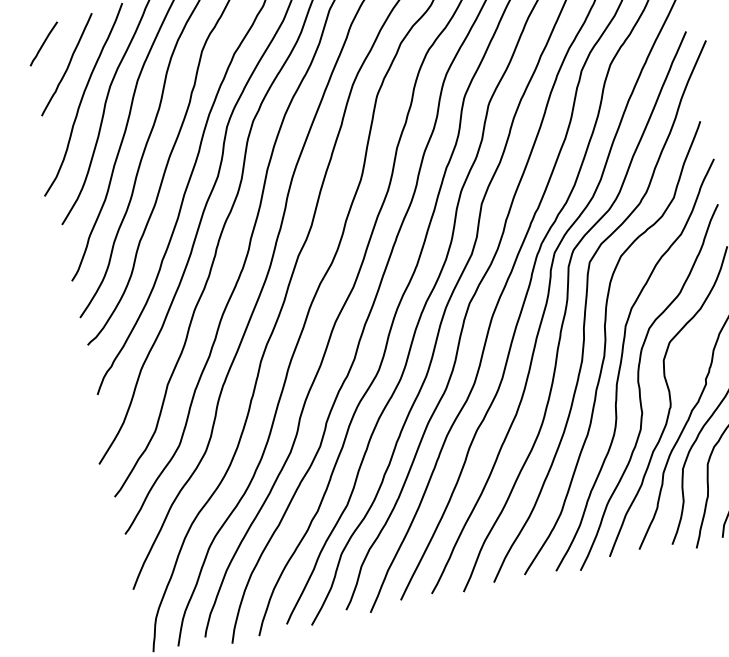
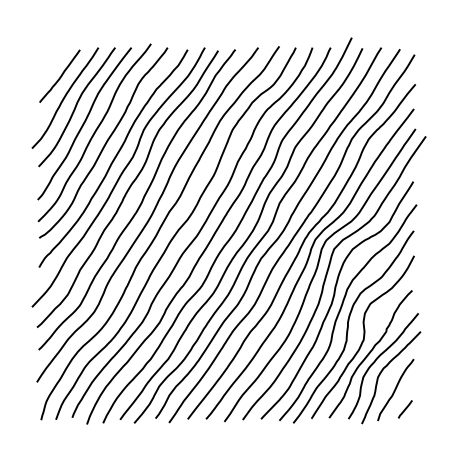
line: (42, 43) -> (48, 61), removed

